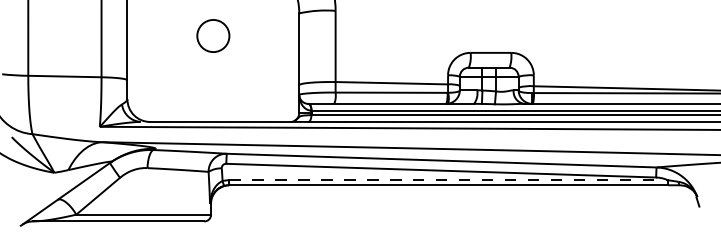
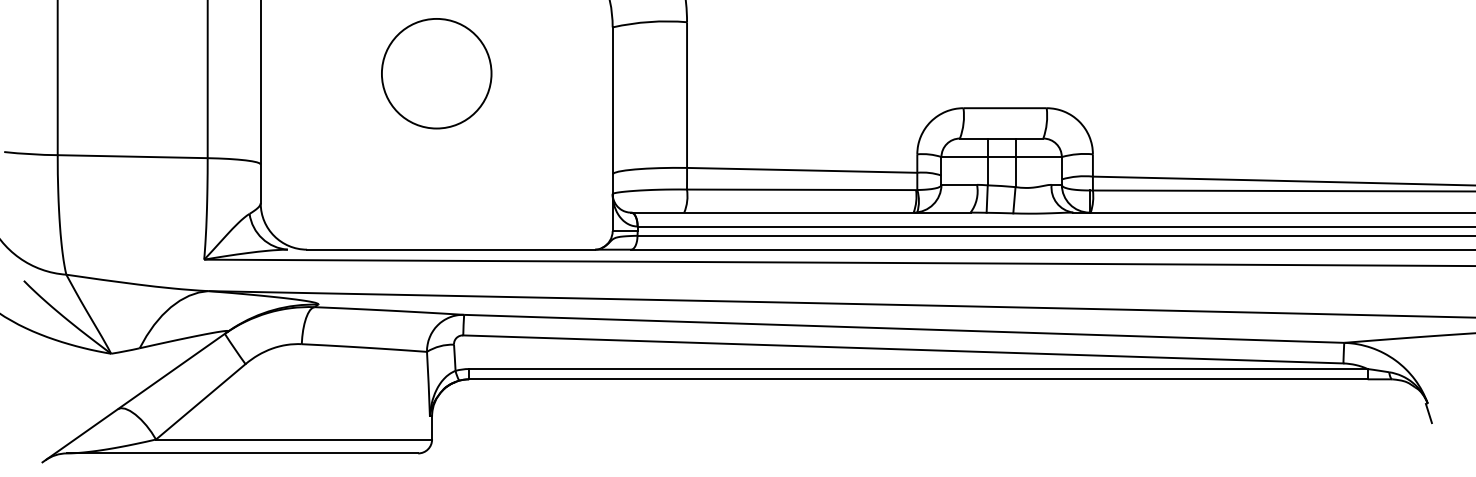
circle: (213, 35) -> (436, 72), size x1.67
line: (449, 180) -> (920, 369), dashed -> solid

